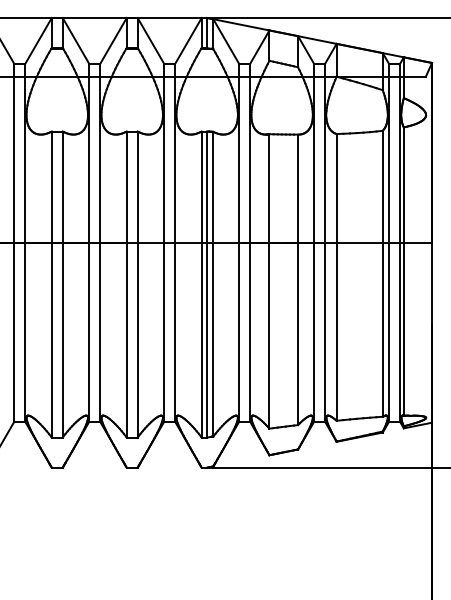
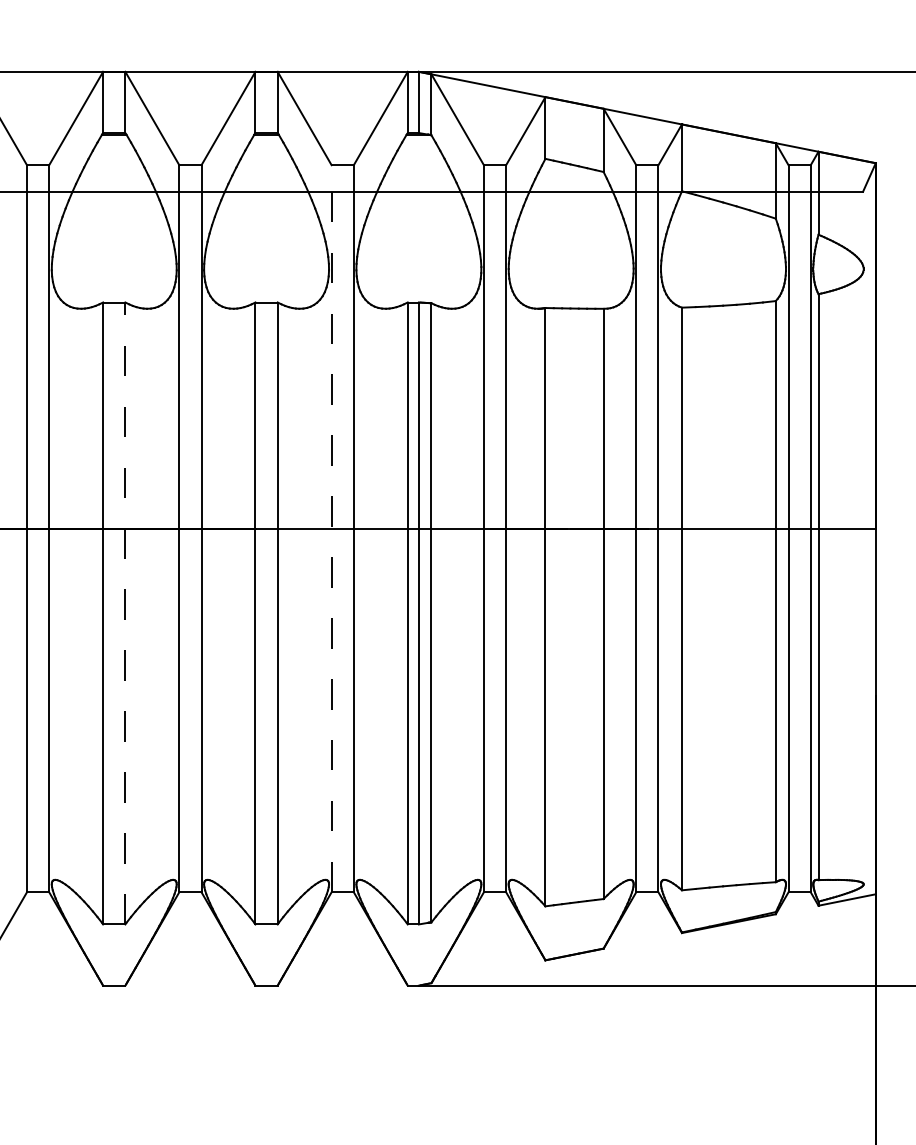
line: (164, 242) -> (332, 528), solid -> dashed
line: (62, 284) -> (124, 613), solid -> dashed

